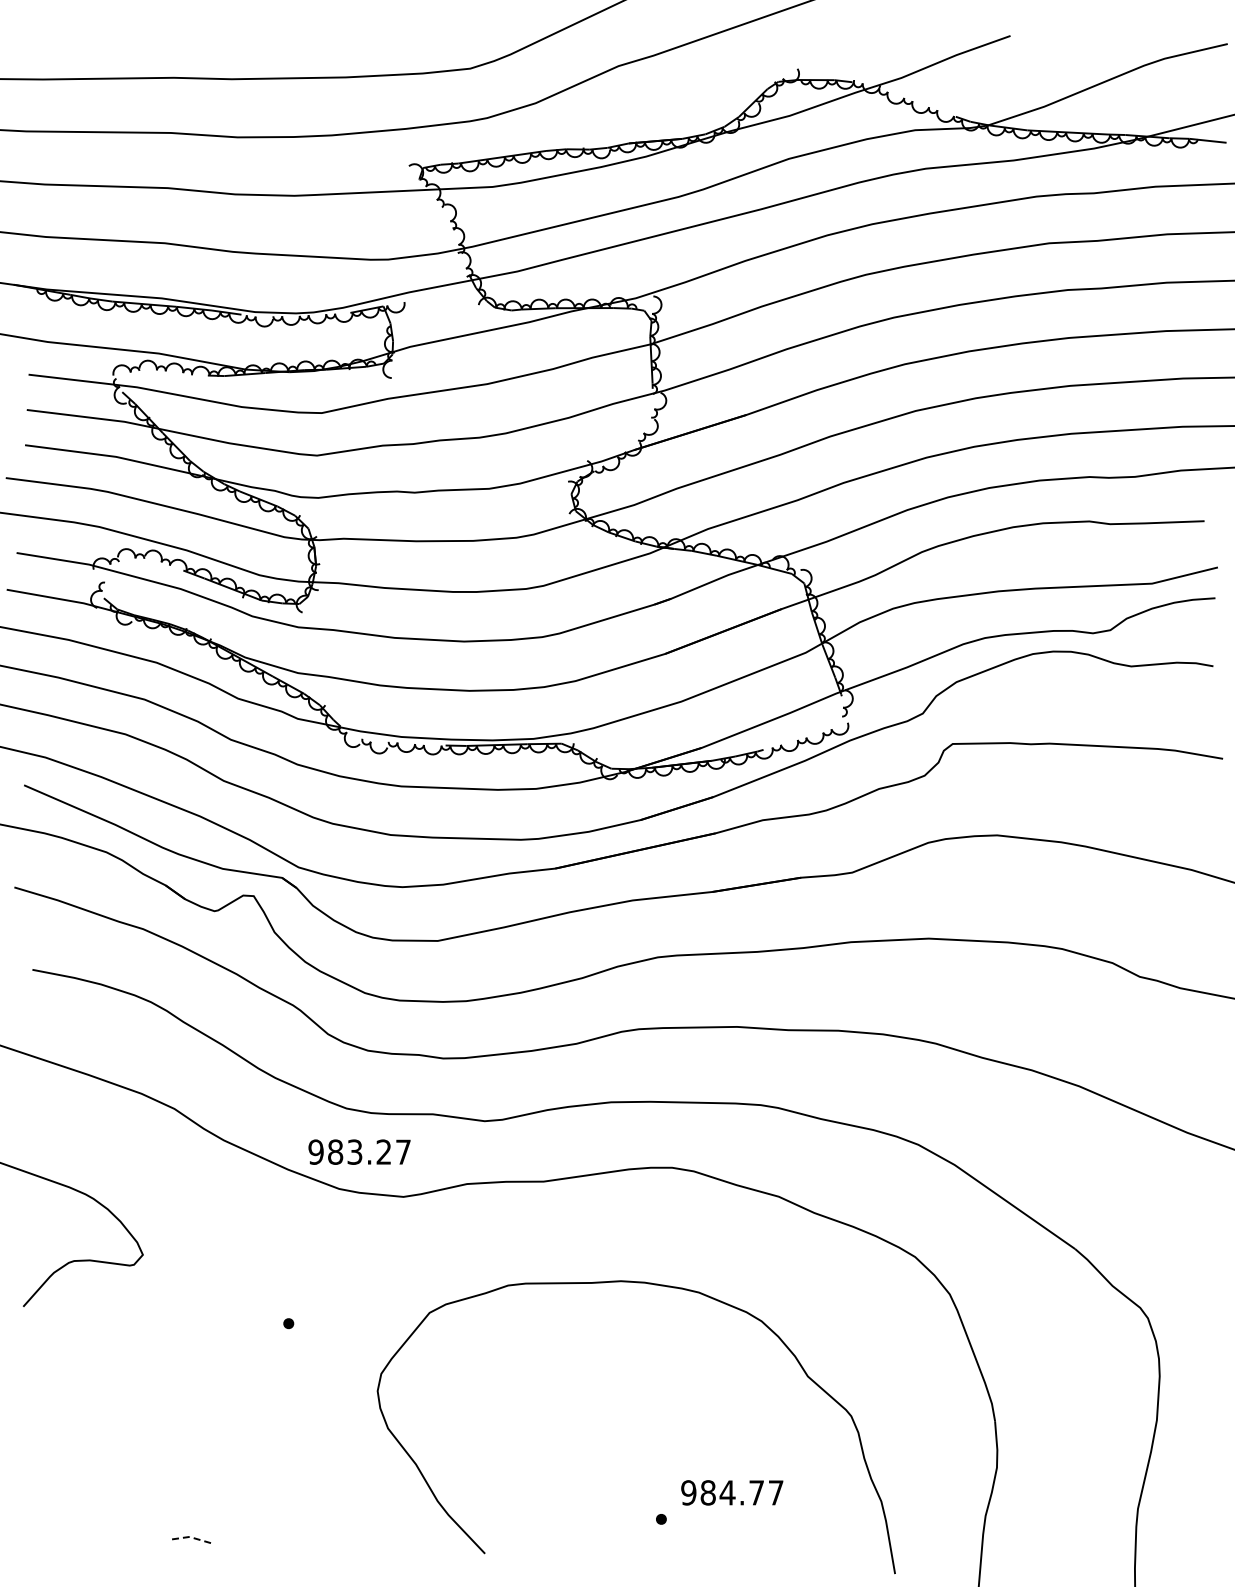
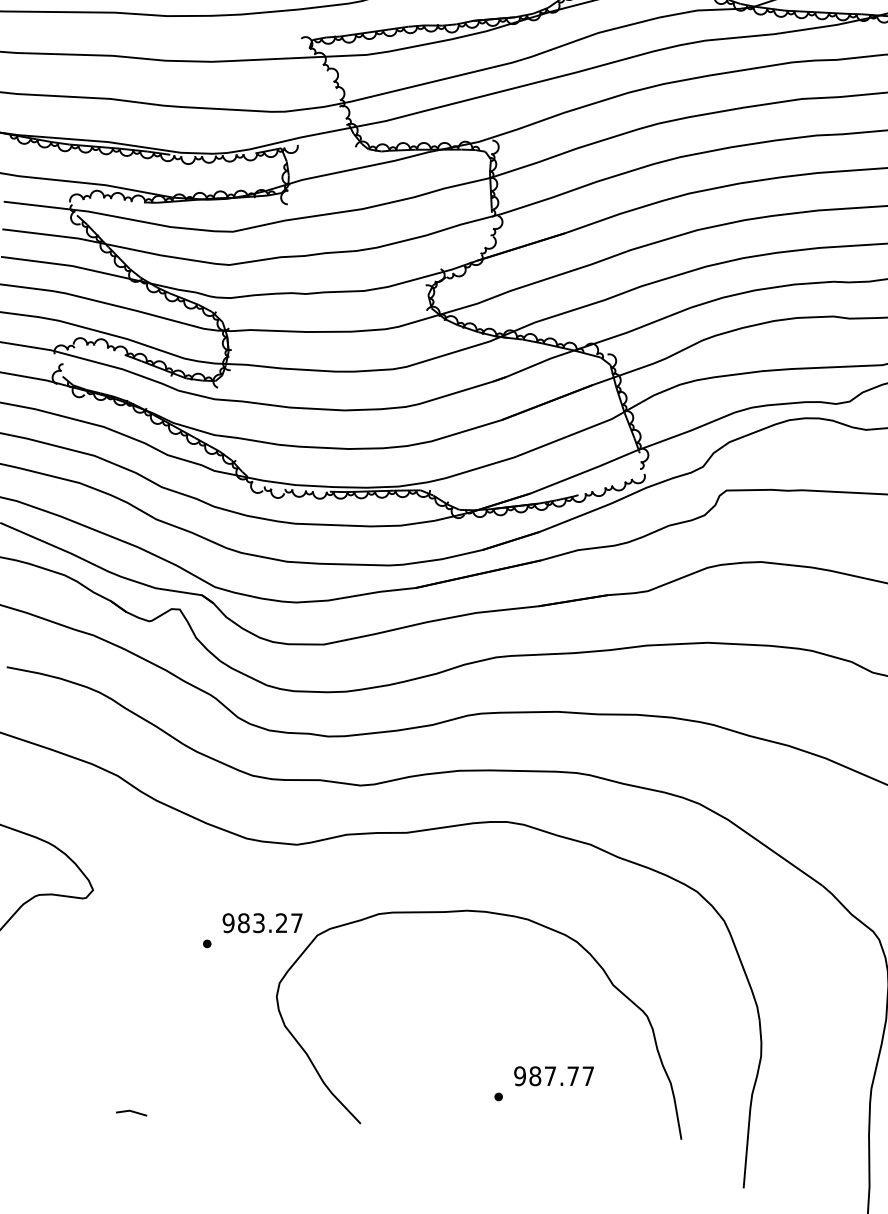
text: (359, 1151) -> (262, 922), moved
text: (727, 1492) -> (550, 1075), 984.77 -> 987.77
line: (192, 1537) -> (131, 1111), dashed -> solid

